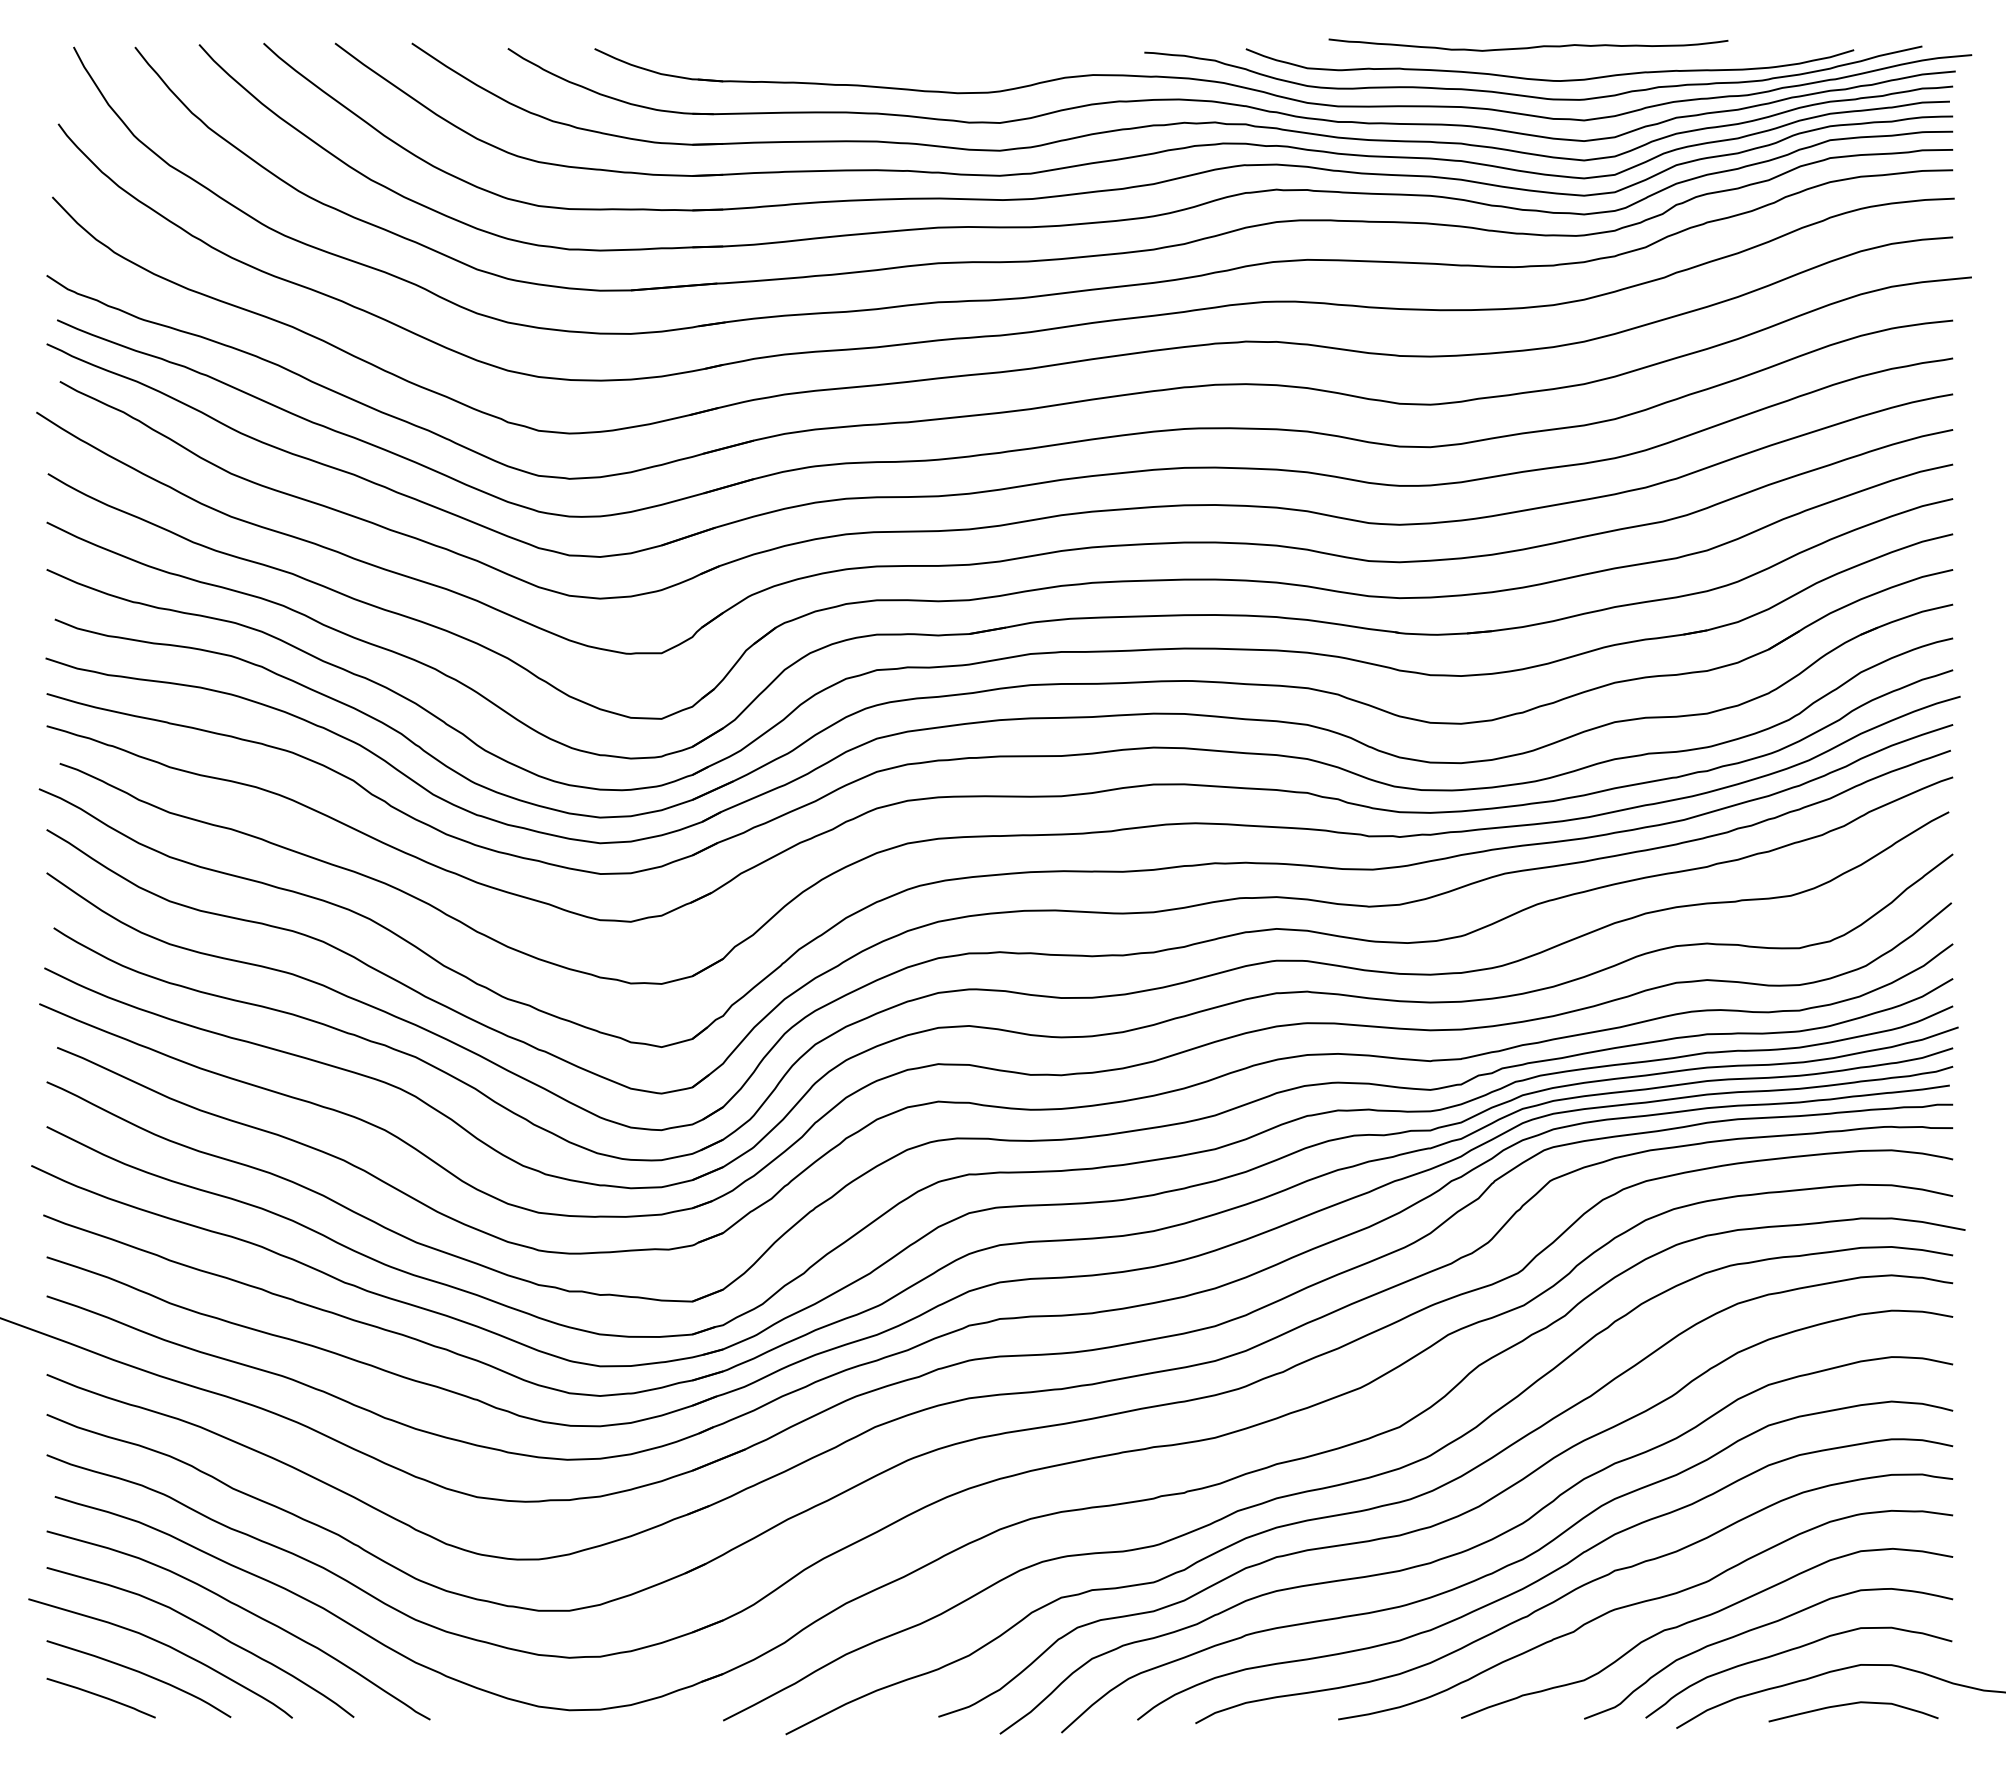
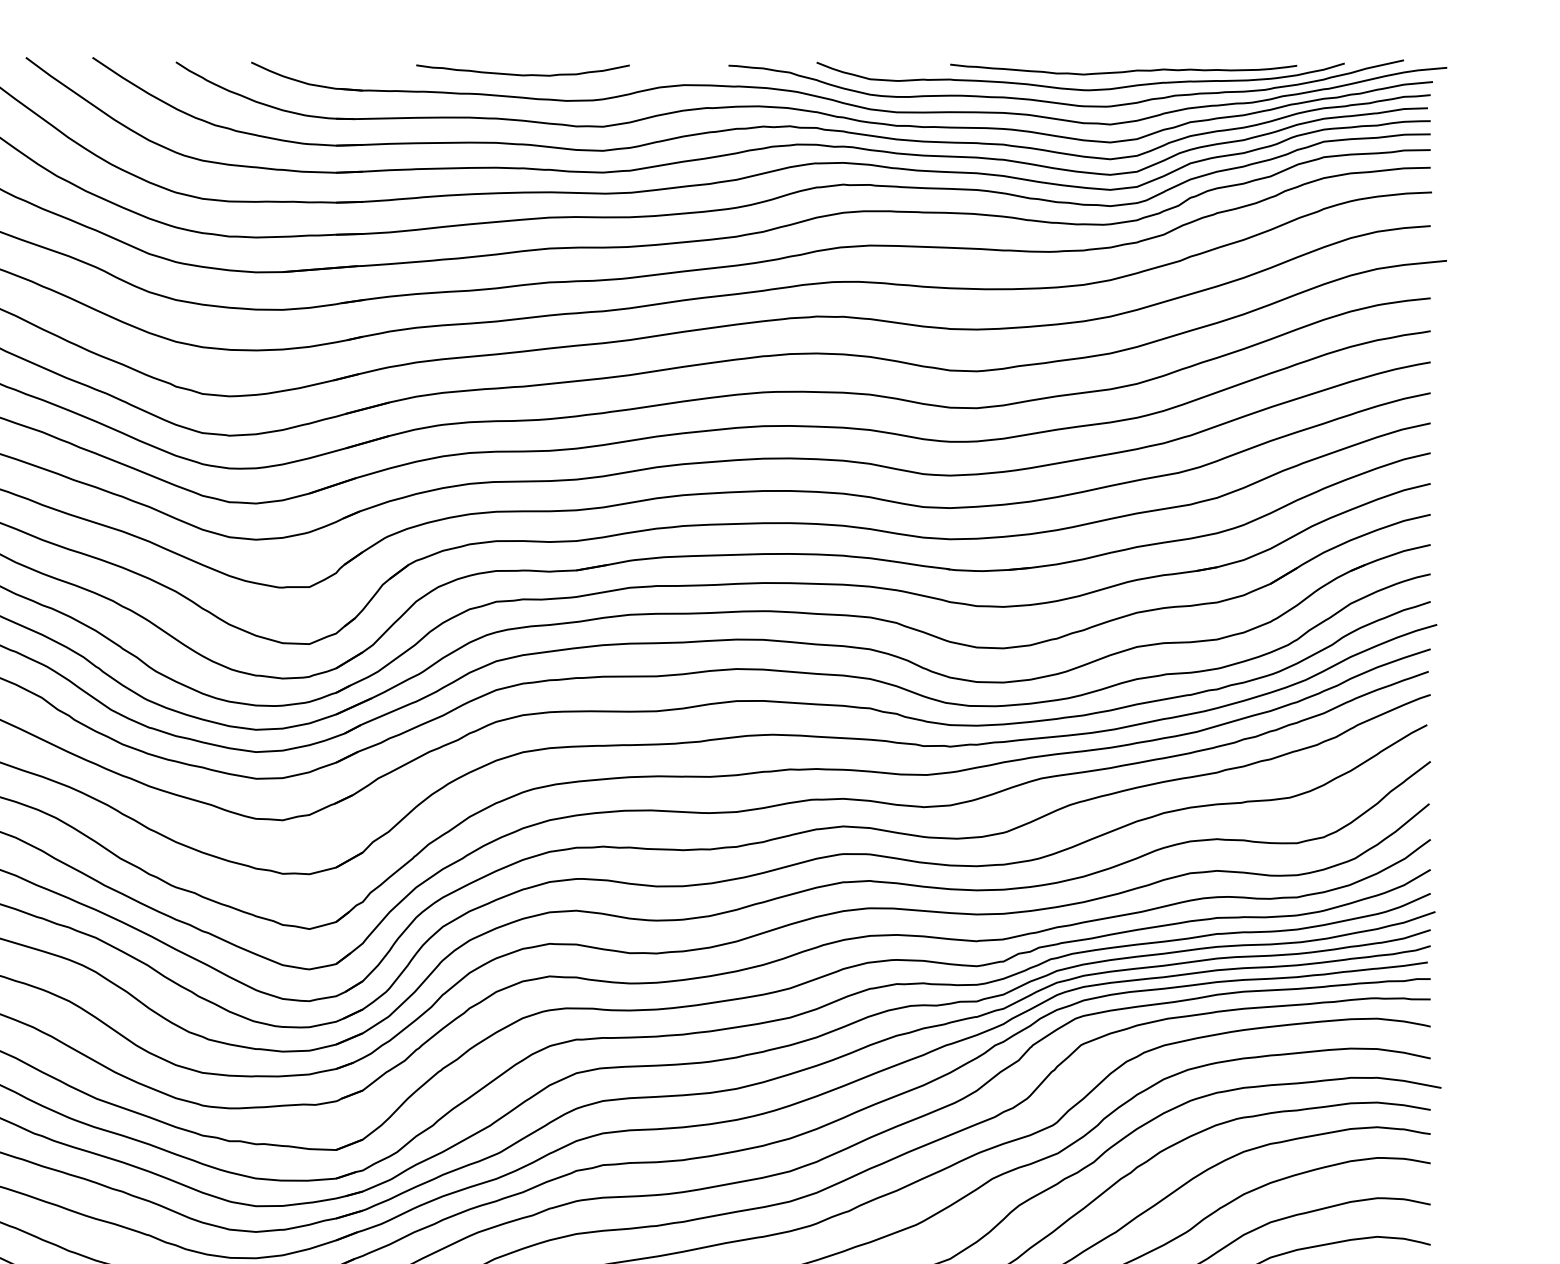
curve: (1530, 46) -> (1125, 70), moved
curve: (906, 62) -> (522, 74), added

